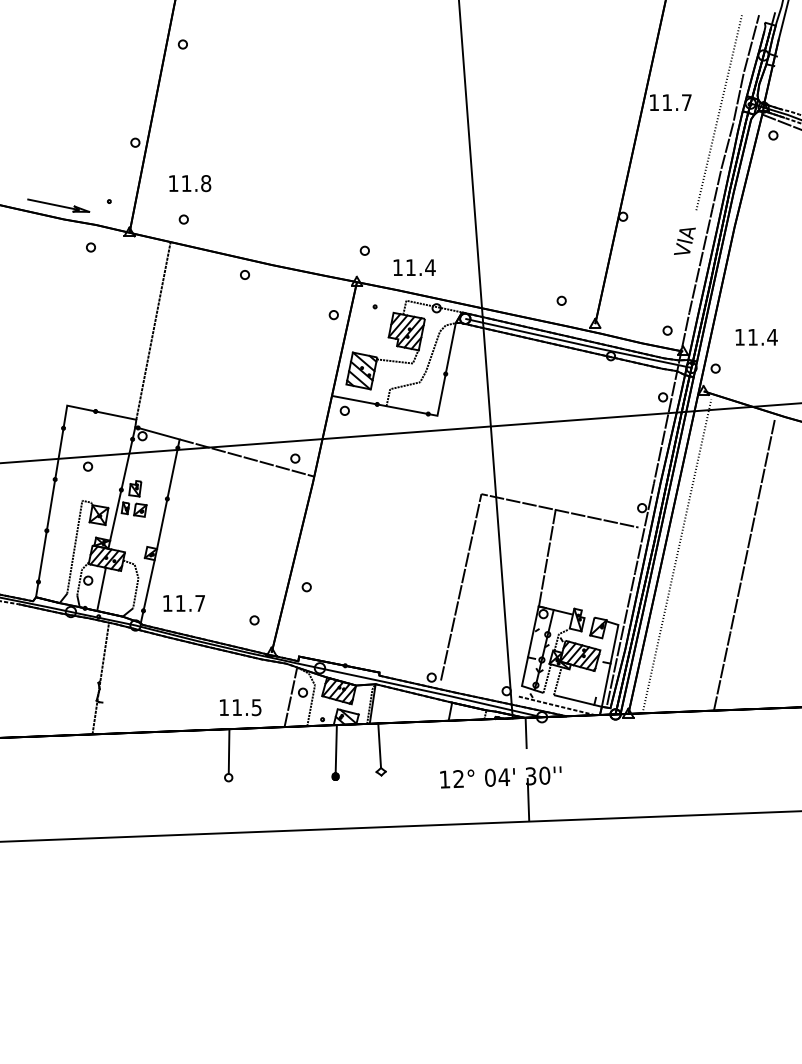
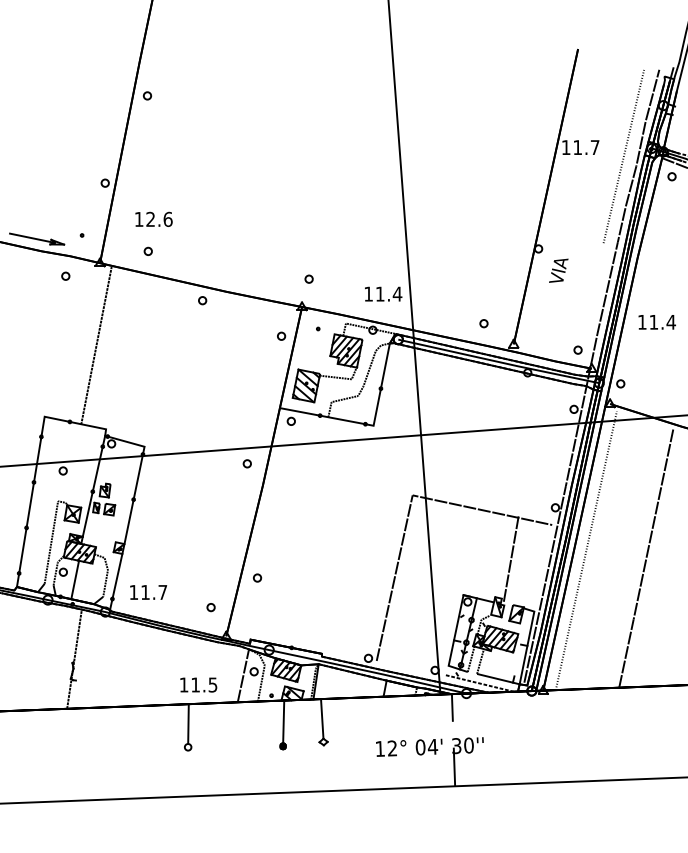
text: (196, 183) -> (159, 219), 11.8 -> 12.6
text: (684, 240) -> (558, 270), moved
text: (414, 267) -> (383, 294), moved
line: (153, 330) -> (96, 345), moved
text: (756, 337) -> (657, 322), moved
line: (246, 457) -> (203, 462), removed
line: (547, 557) -> (511, 558), moved

